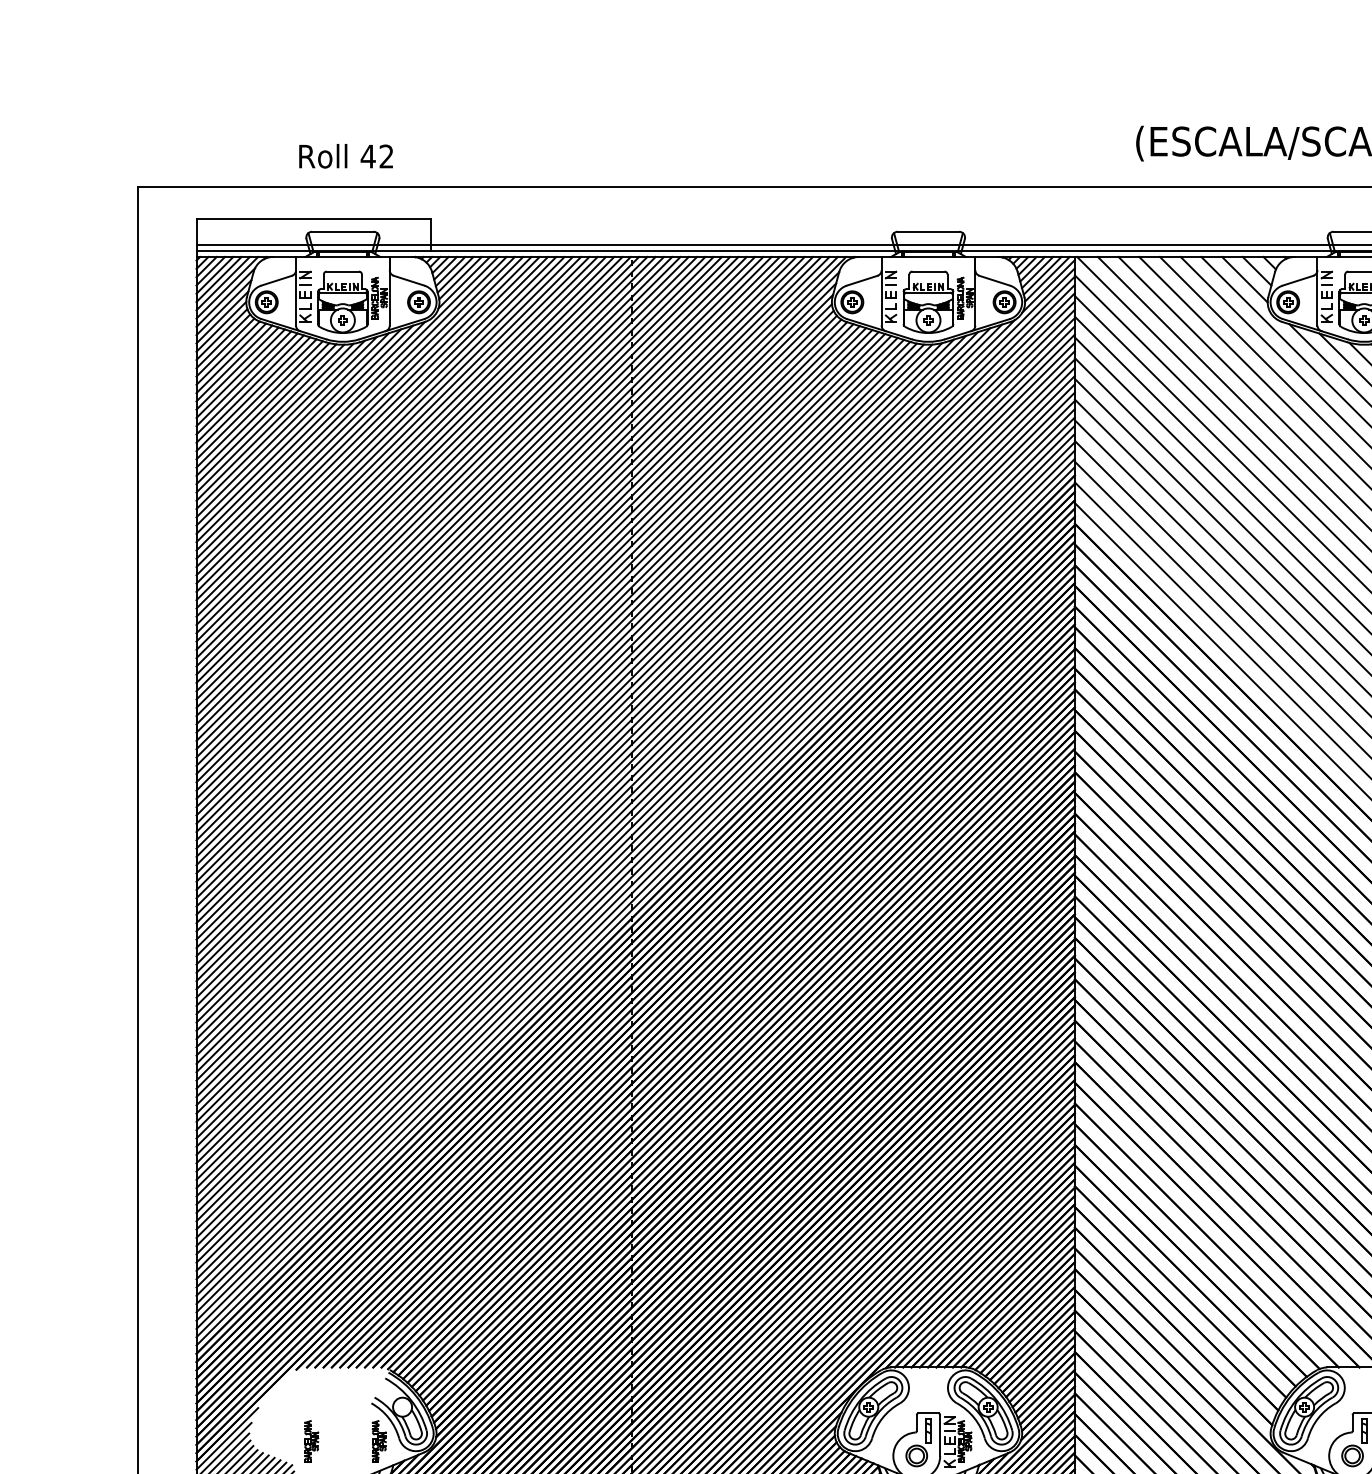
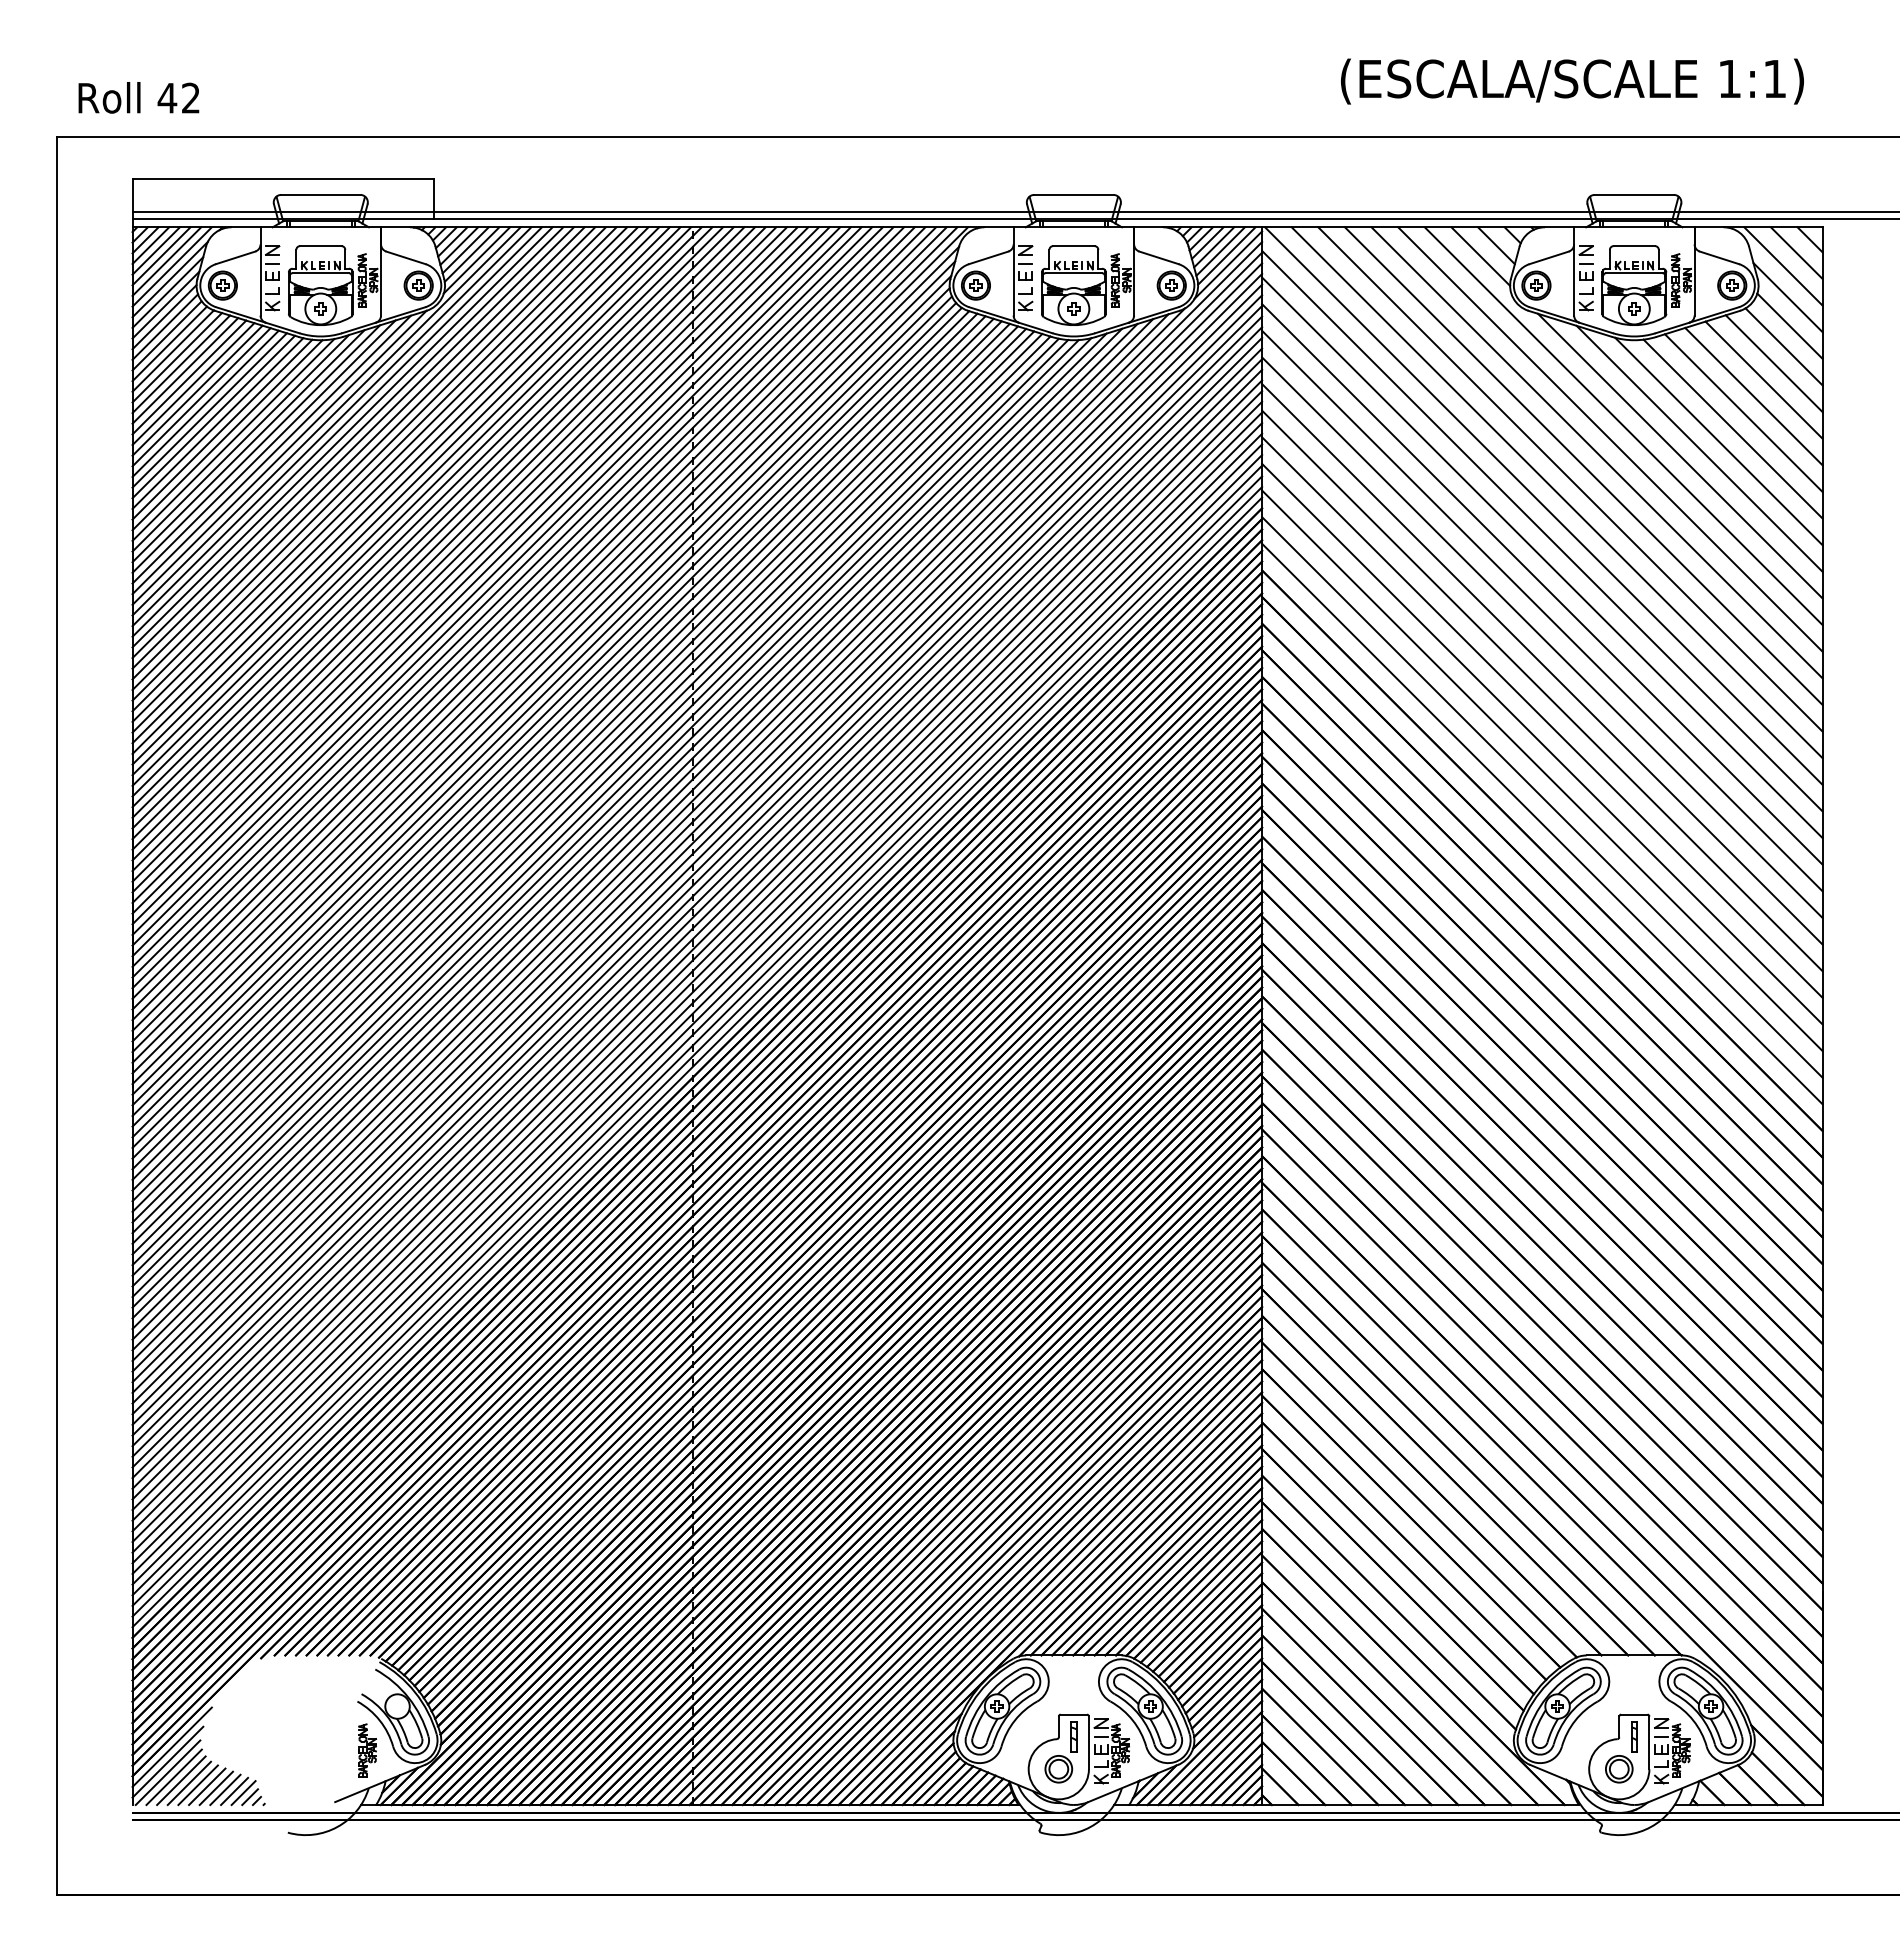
text: (345, 156) -> (138, 97), moved
part: (311, 1441) -> (280, 1750), removed

